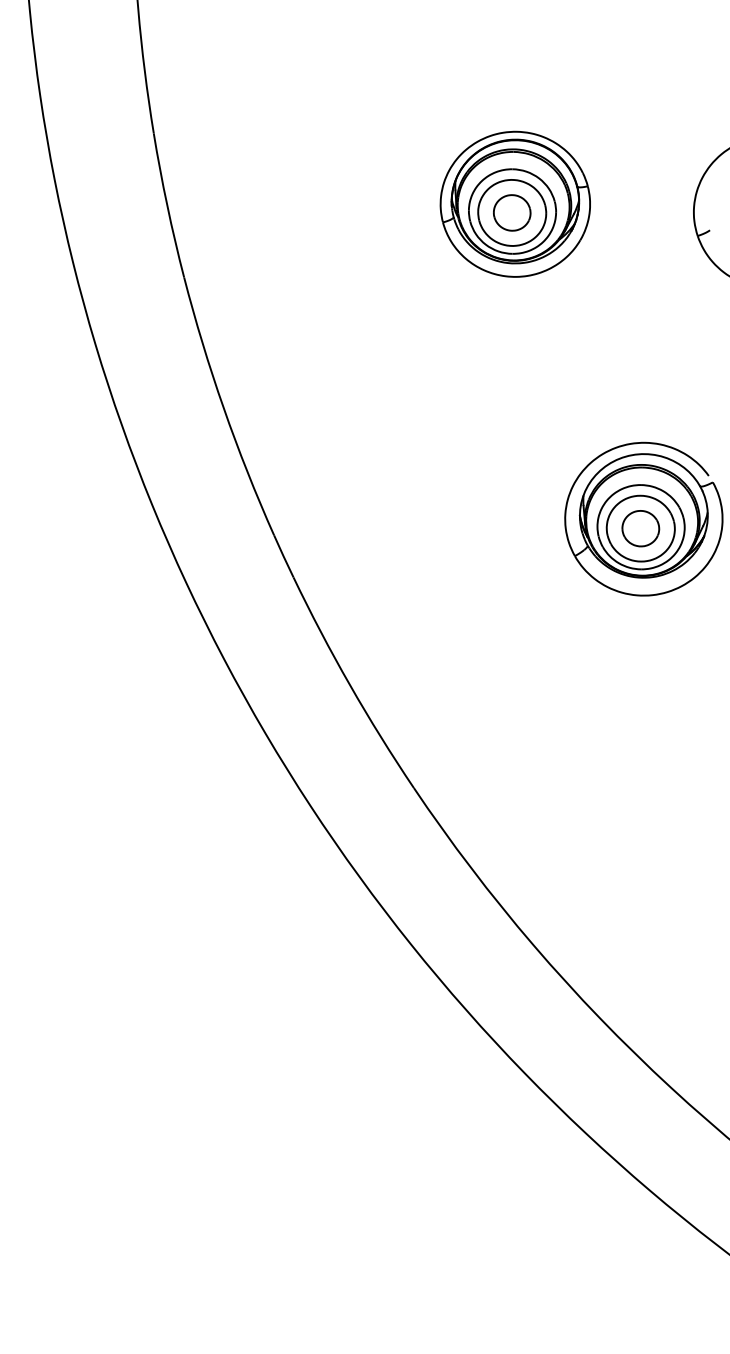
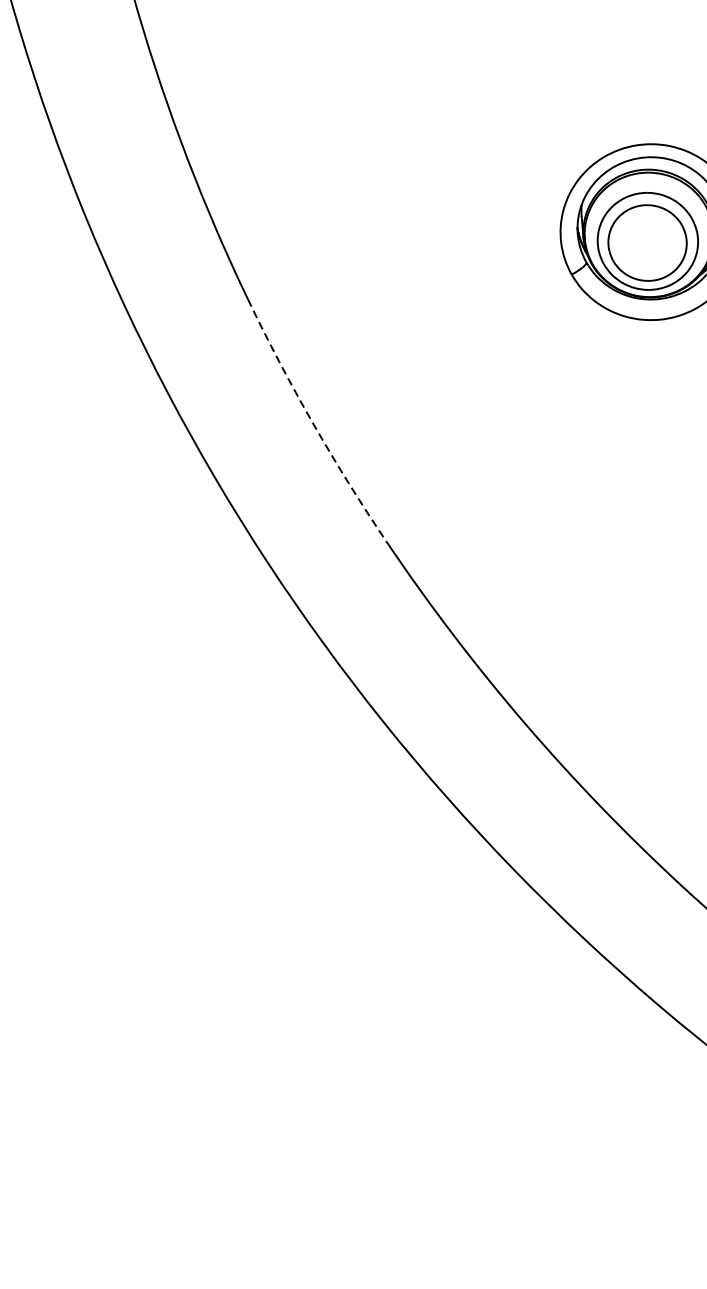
part: (640, 528) -> (647, 242), removed
arc: (349, 684) -> (312, 422), solid -> dashed

